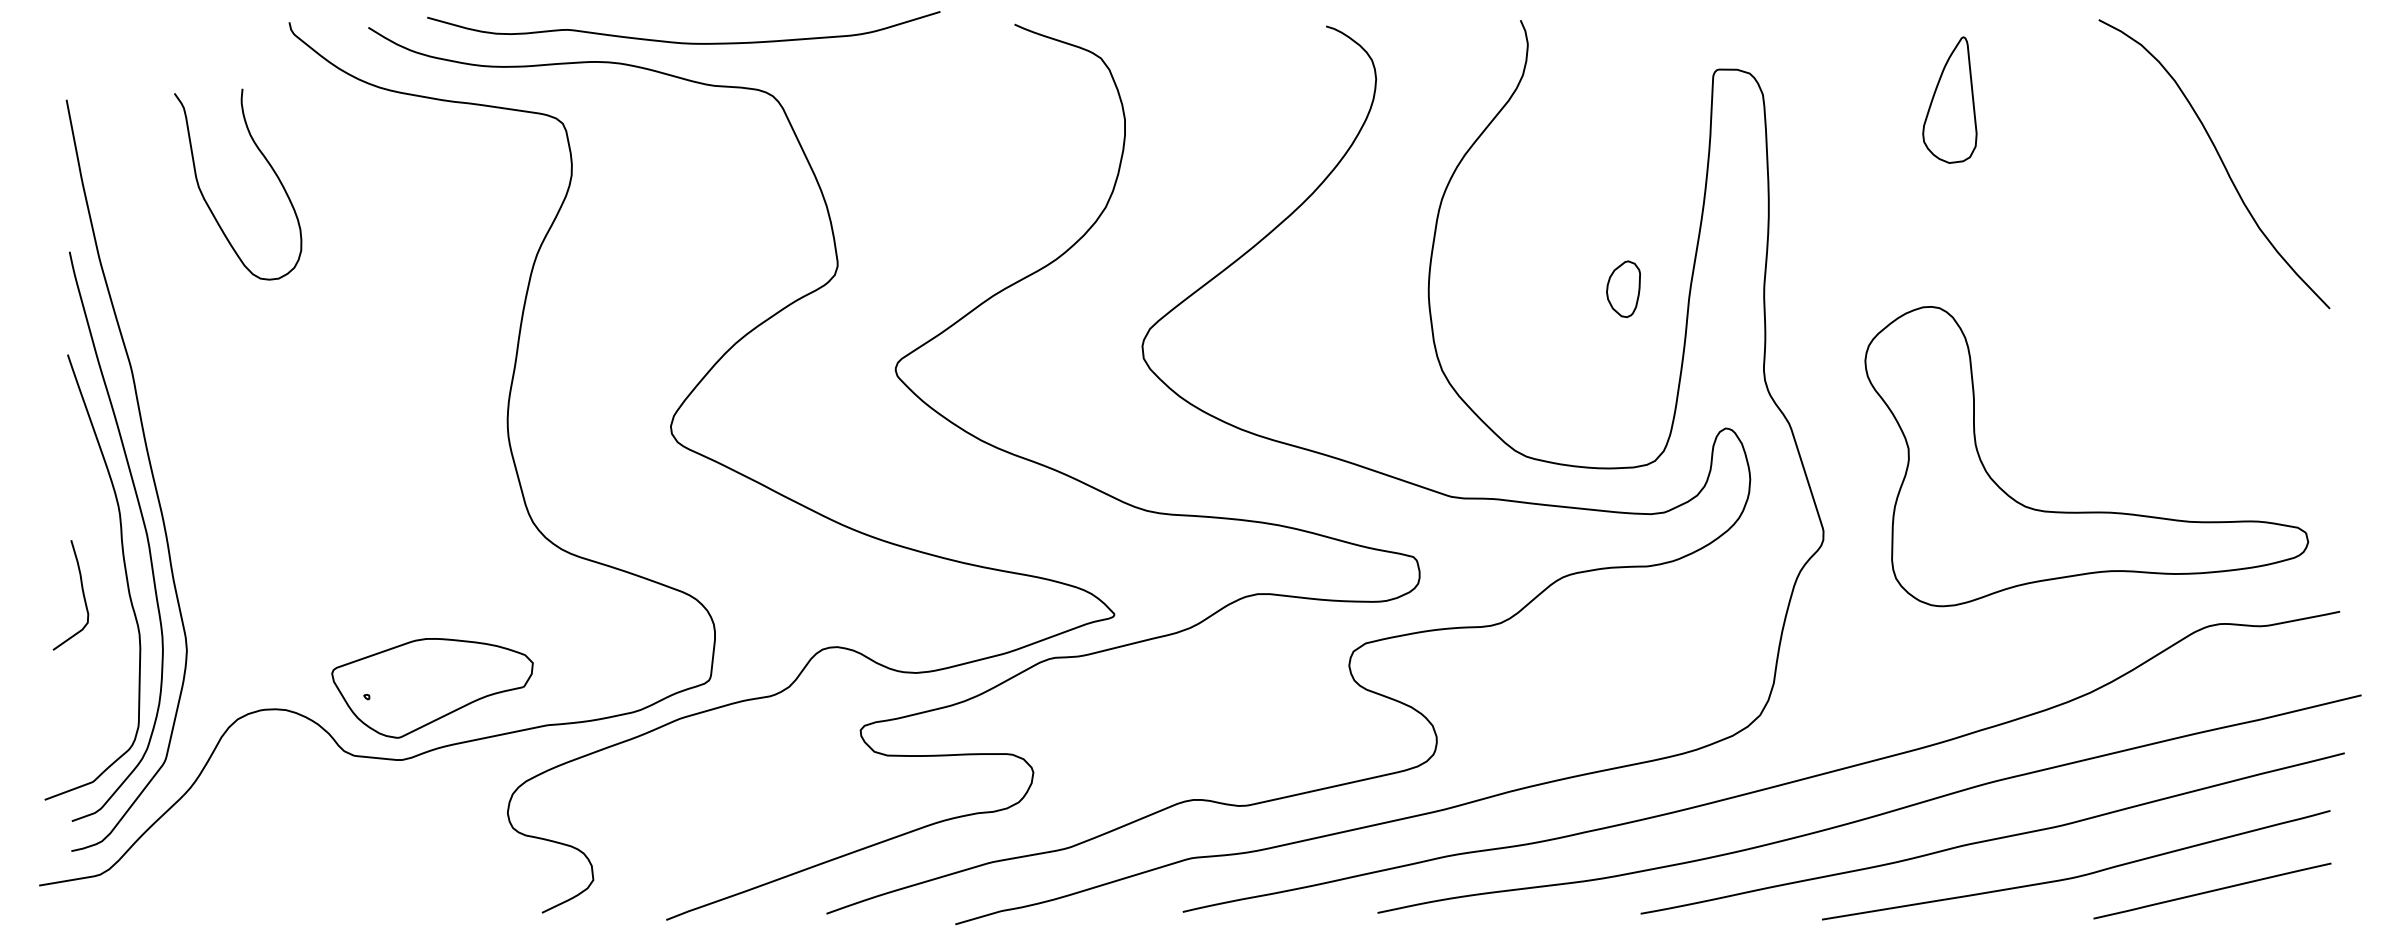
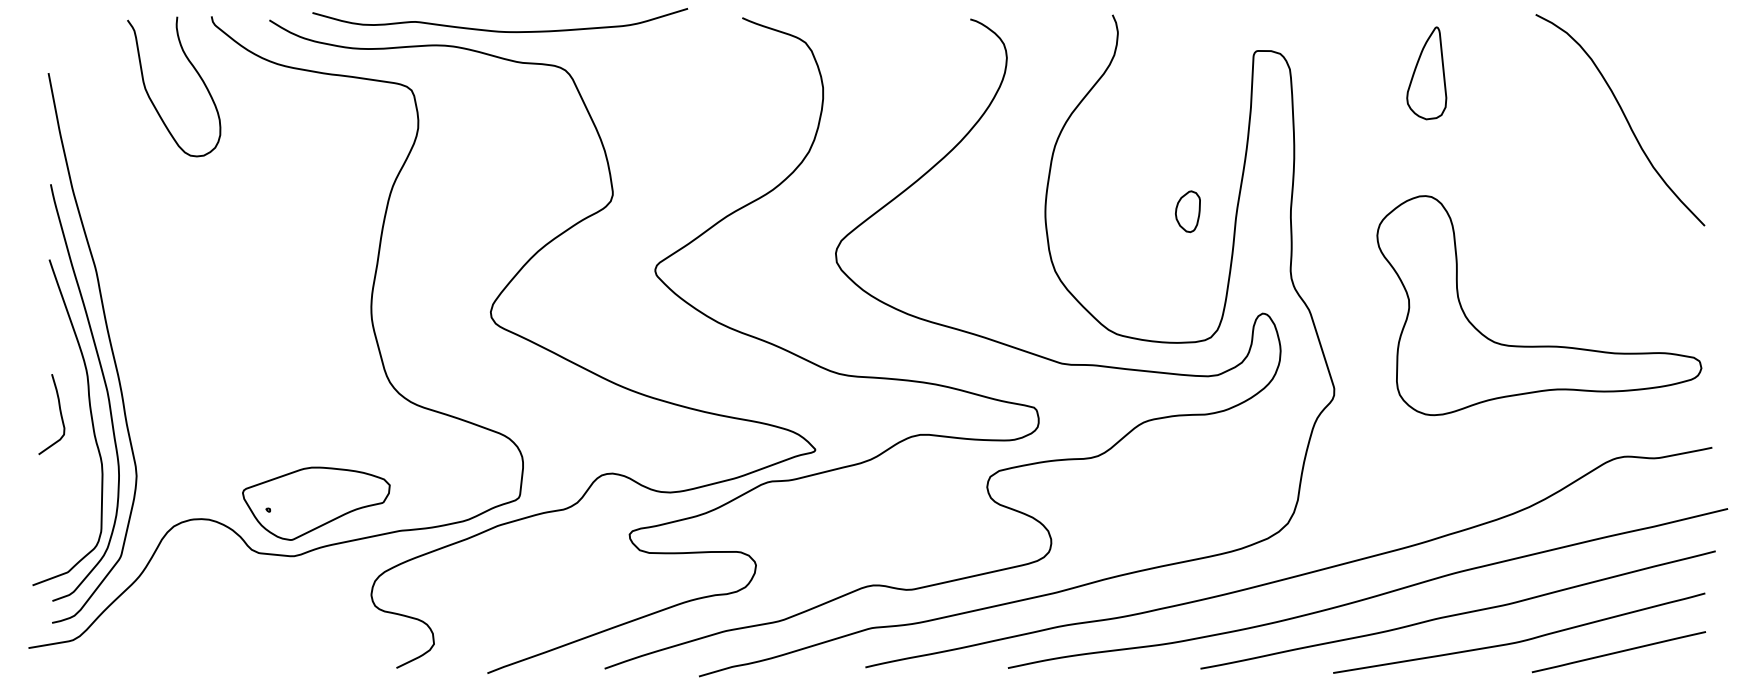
curve: (206, 200) -> (150, 98), moved
part: (2086, 511) -> (1539, 345), moved
curve: (82, 594) -> (60, 413), moved

